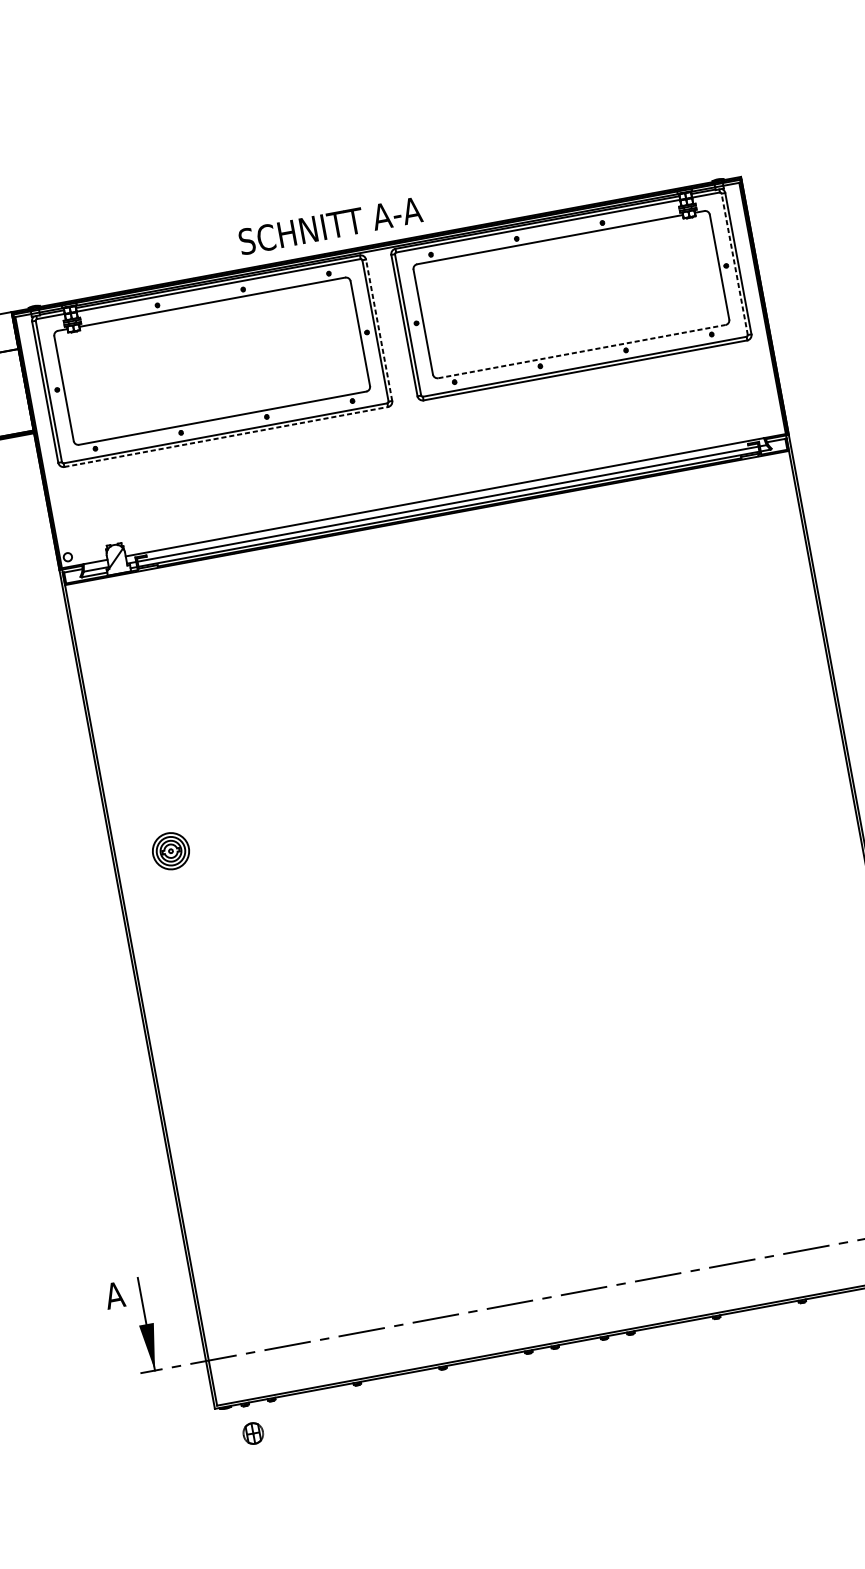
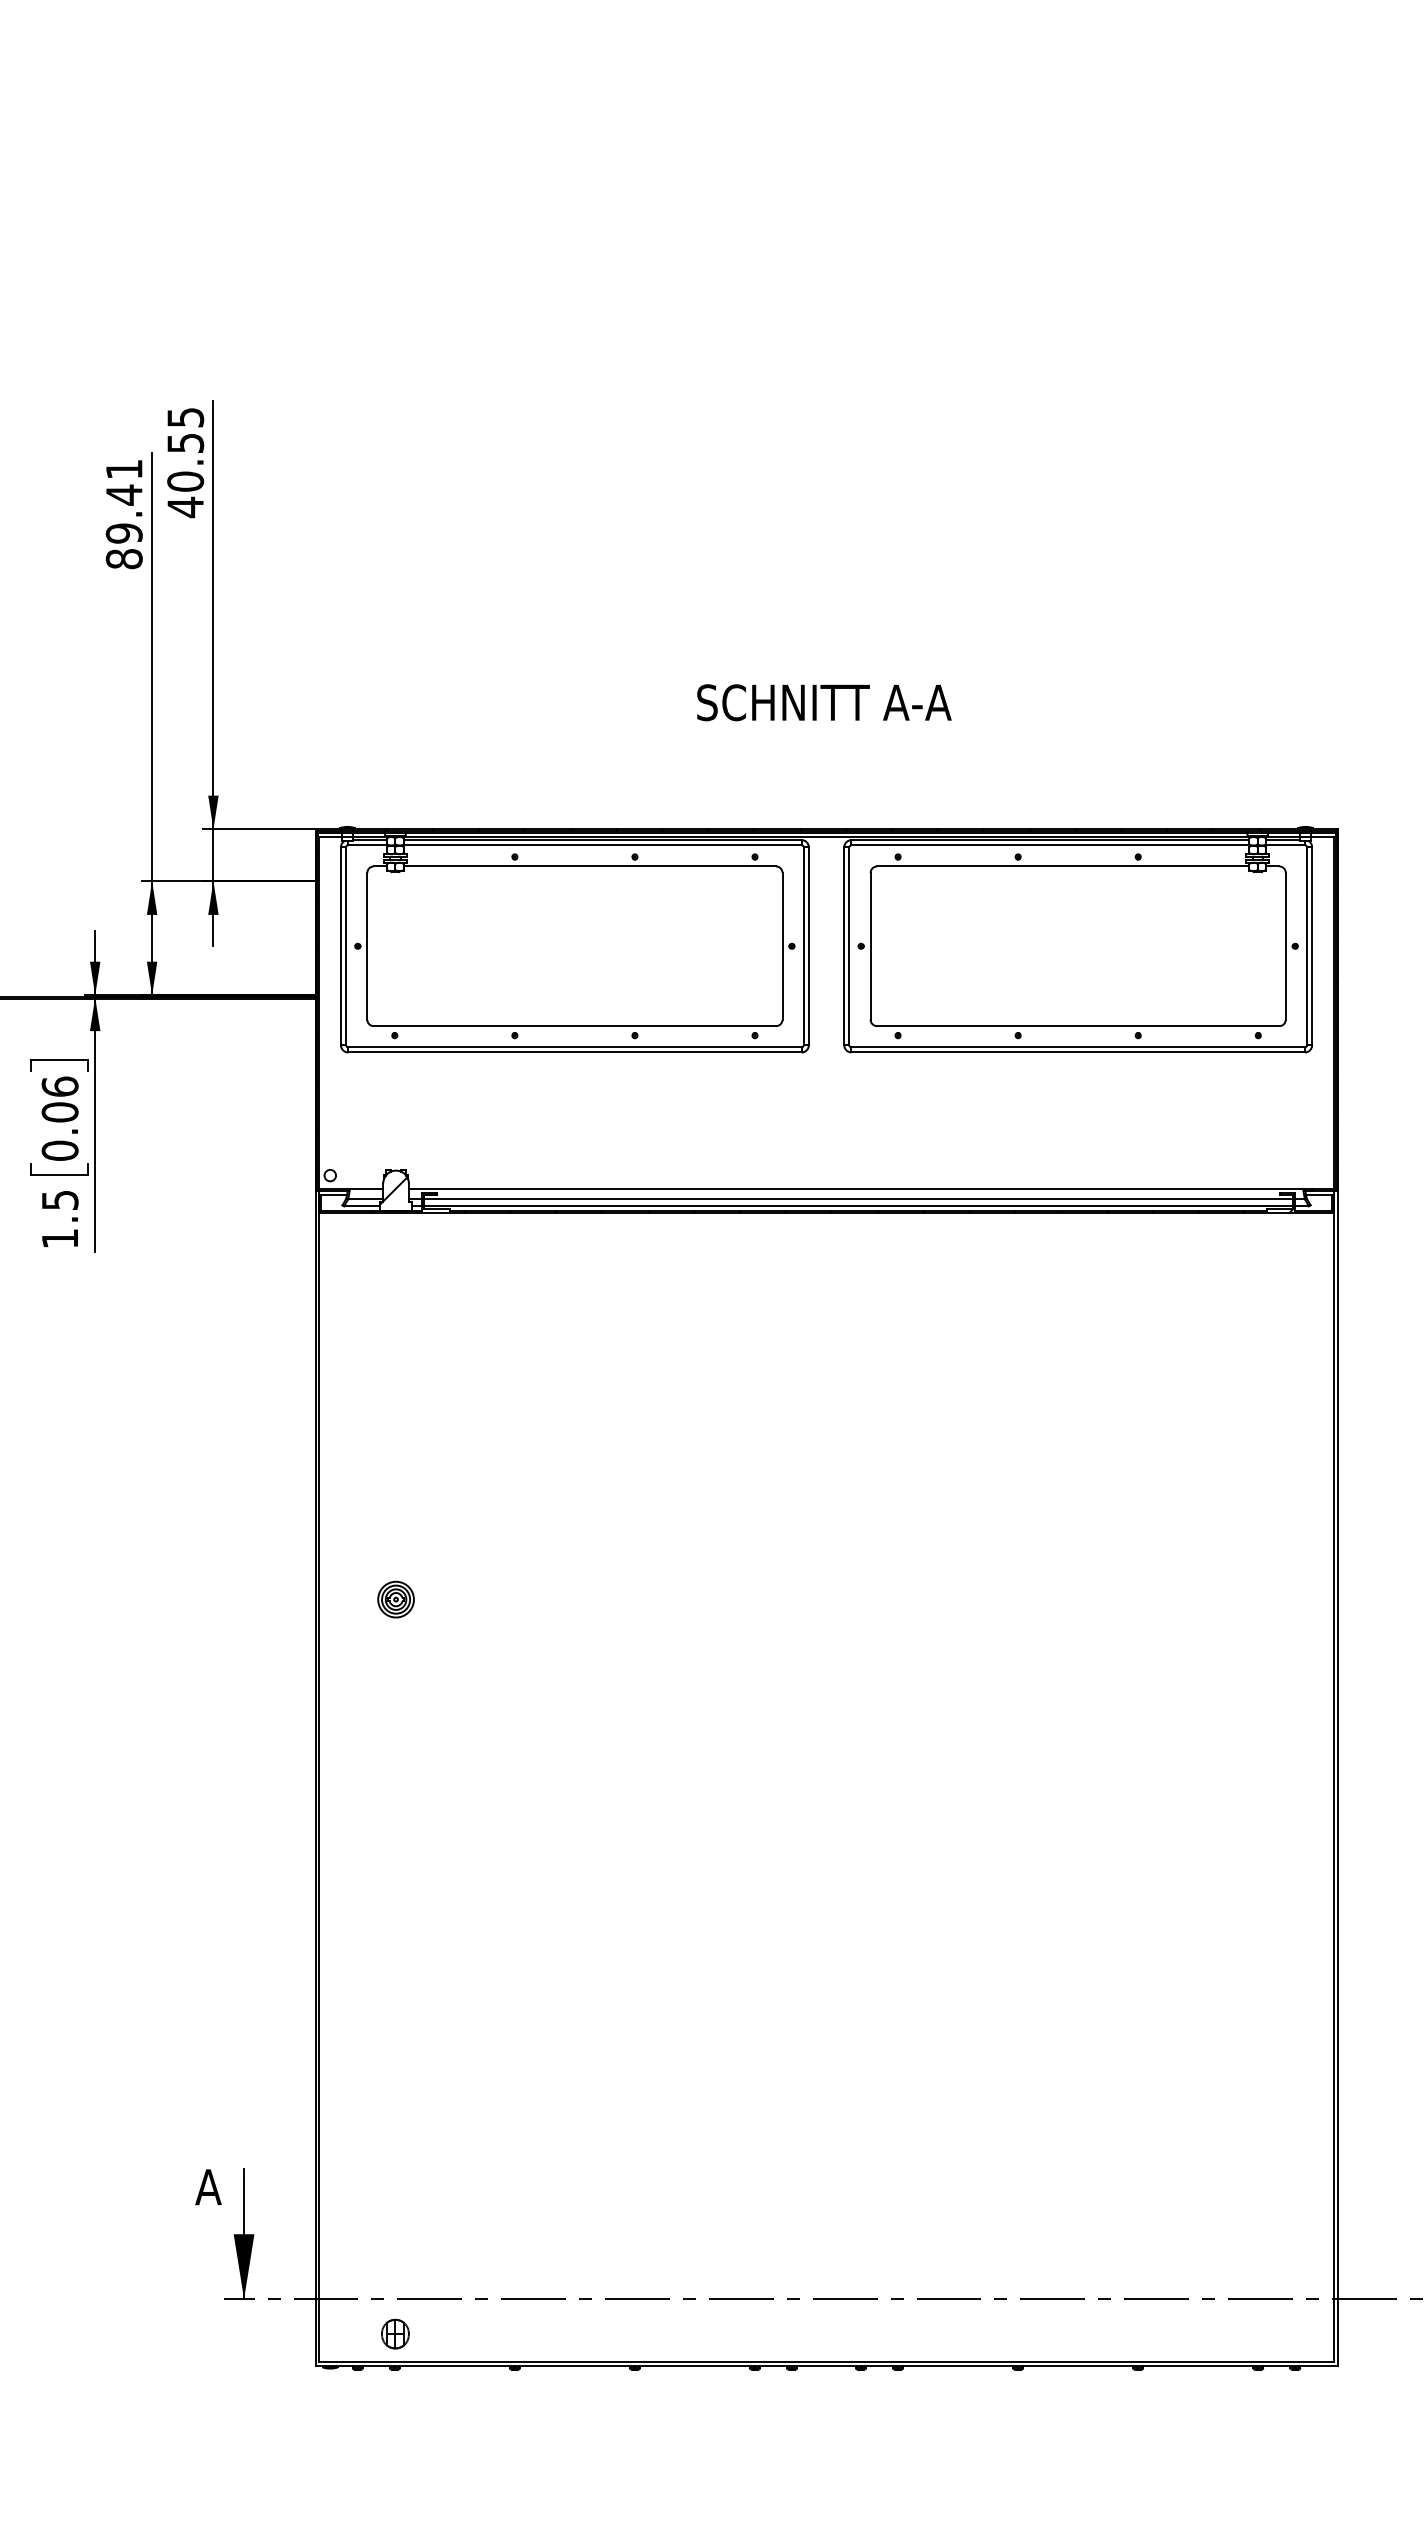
text: (330, 225) -> (824, 702), moved
line: (734, 263) -> (1307, 945), dashed -> solid
line: (378, 329) -> (808, 945), dashed -> solid
line: (582, 351) -> (1078, 1026), dashed -> solid
line: (225, 437) -> (574, 1052), dashed -> solid
part: (170, 851) -> (395, 1599), size x0.71
part: (253, 1433) -> (395, 2333), moved

